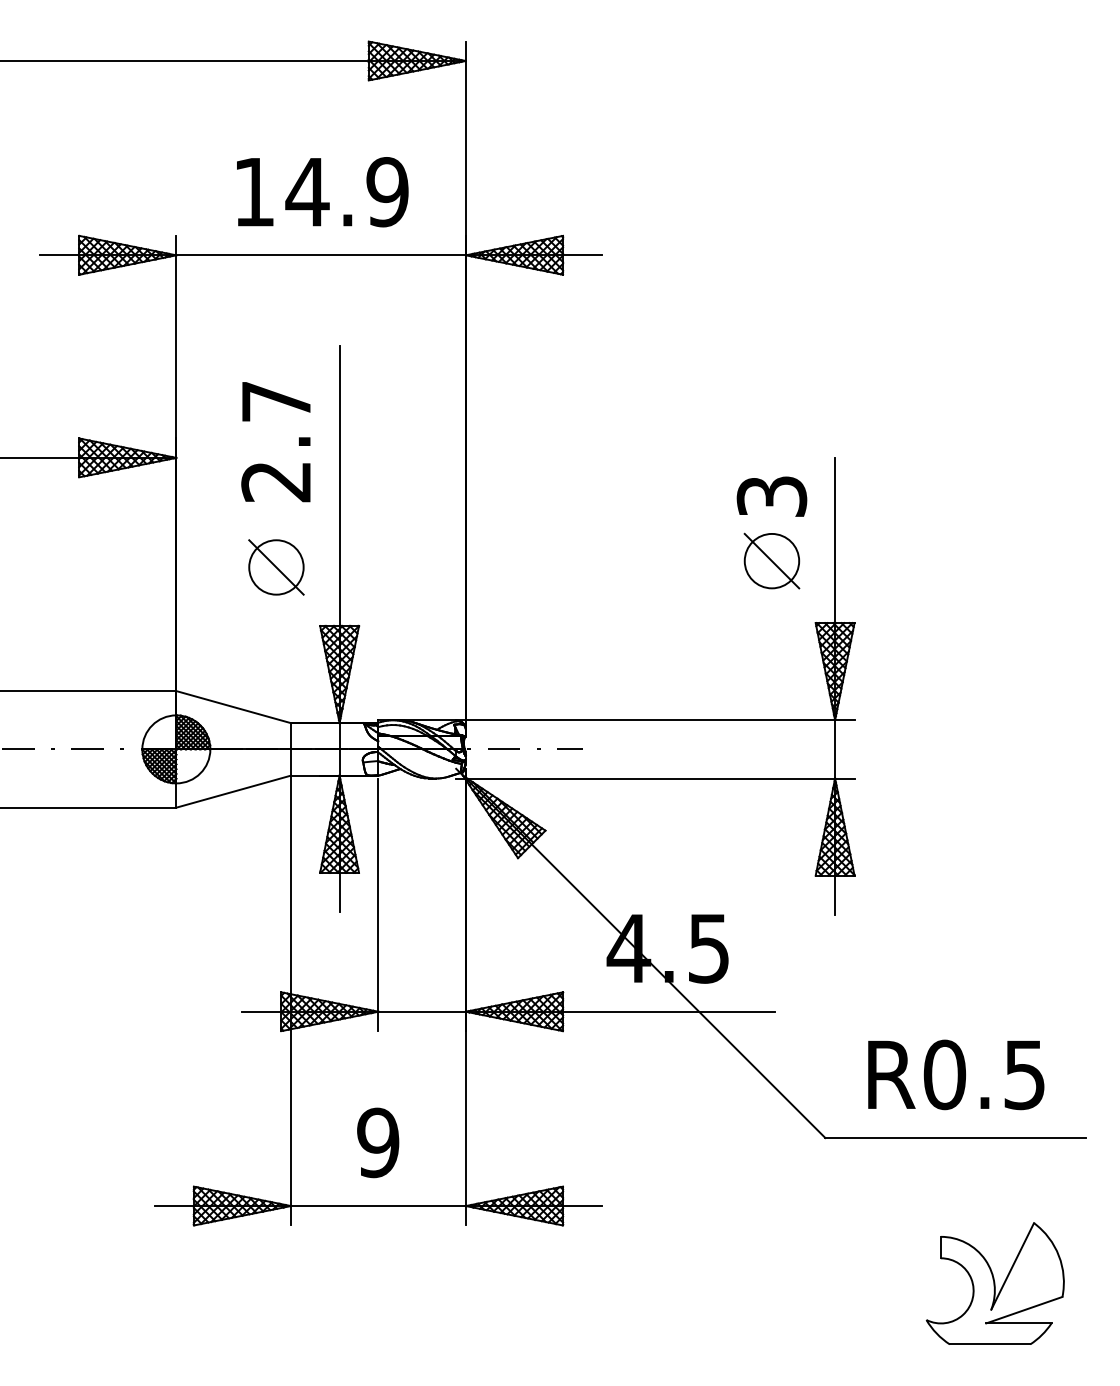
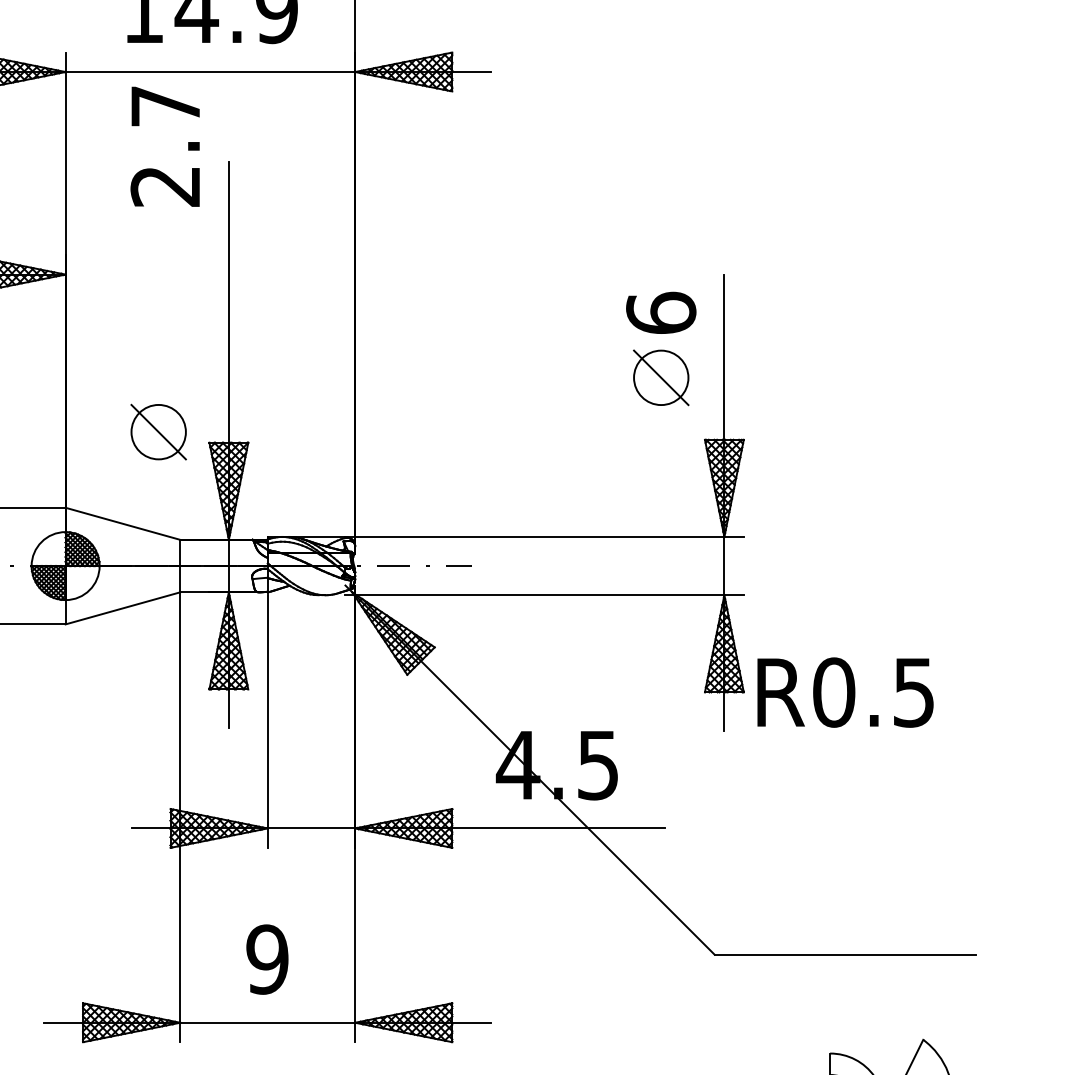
text: (275, 442) -> (164, 147), moved
text: (771, 496) -> (660, 313), 3 -> 6
part: (276, 567) -> (158, 432), moved
text: (956, 1074) -> (845, 692), moved

